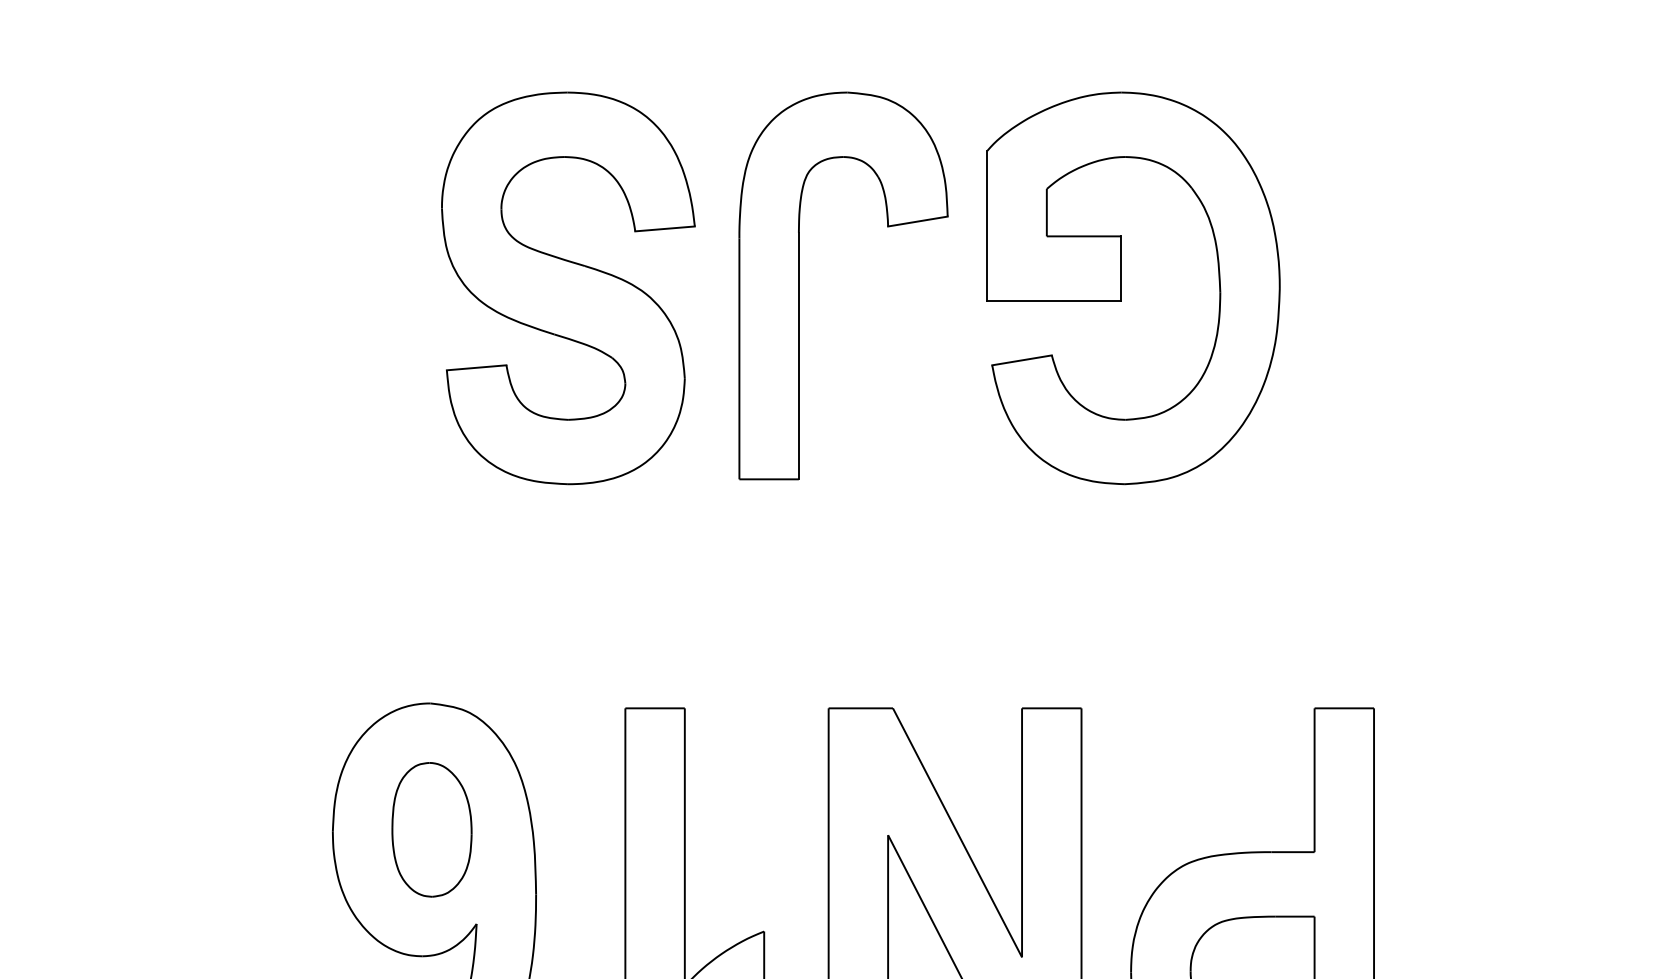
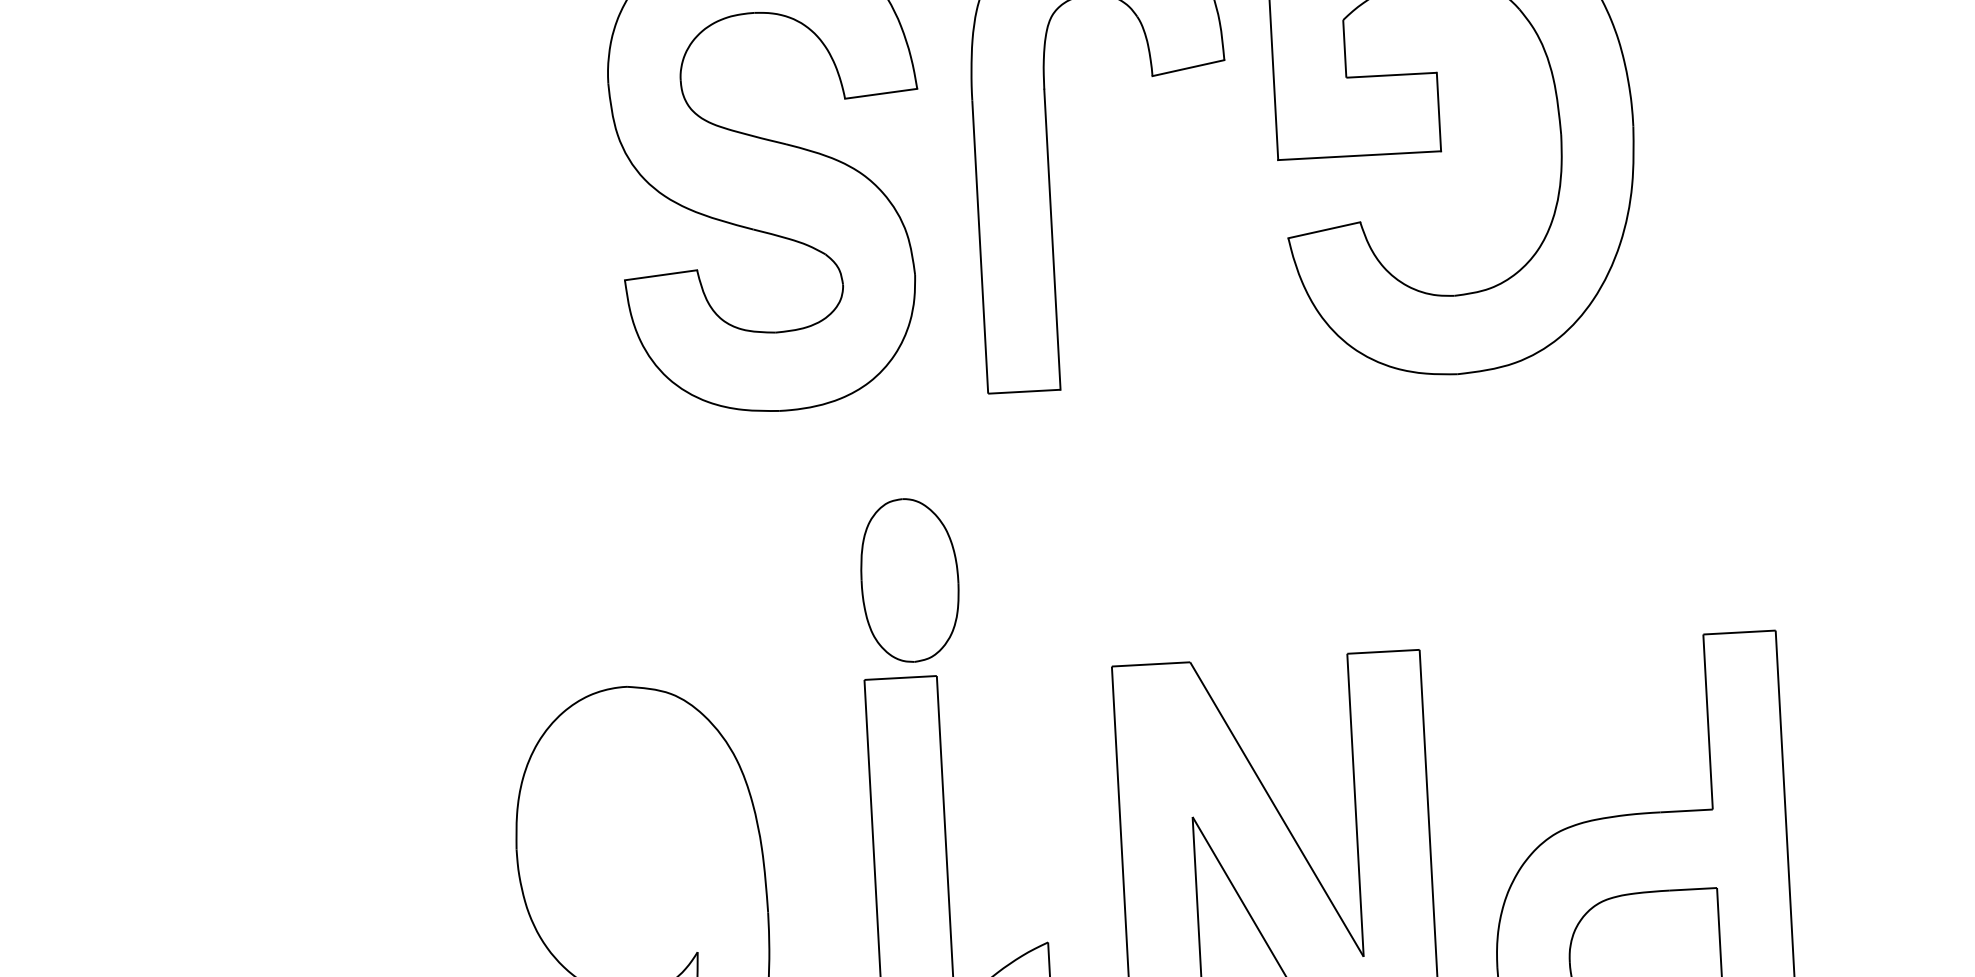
part: (431, 829) -> (909, 580), moved

